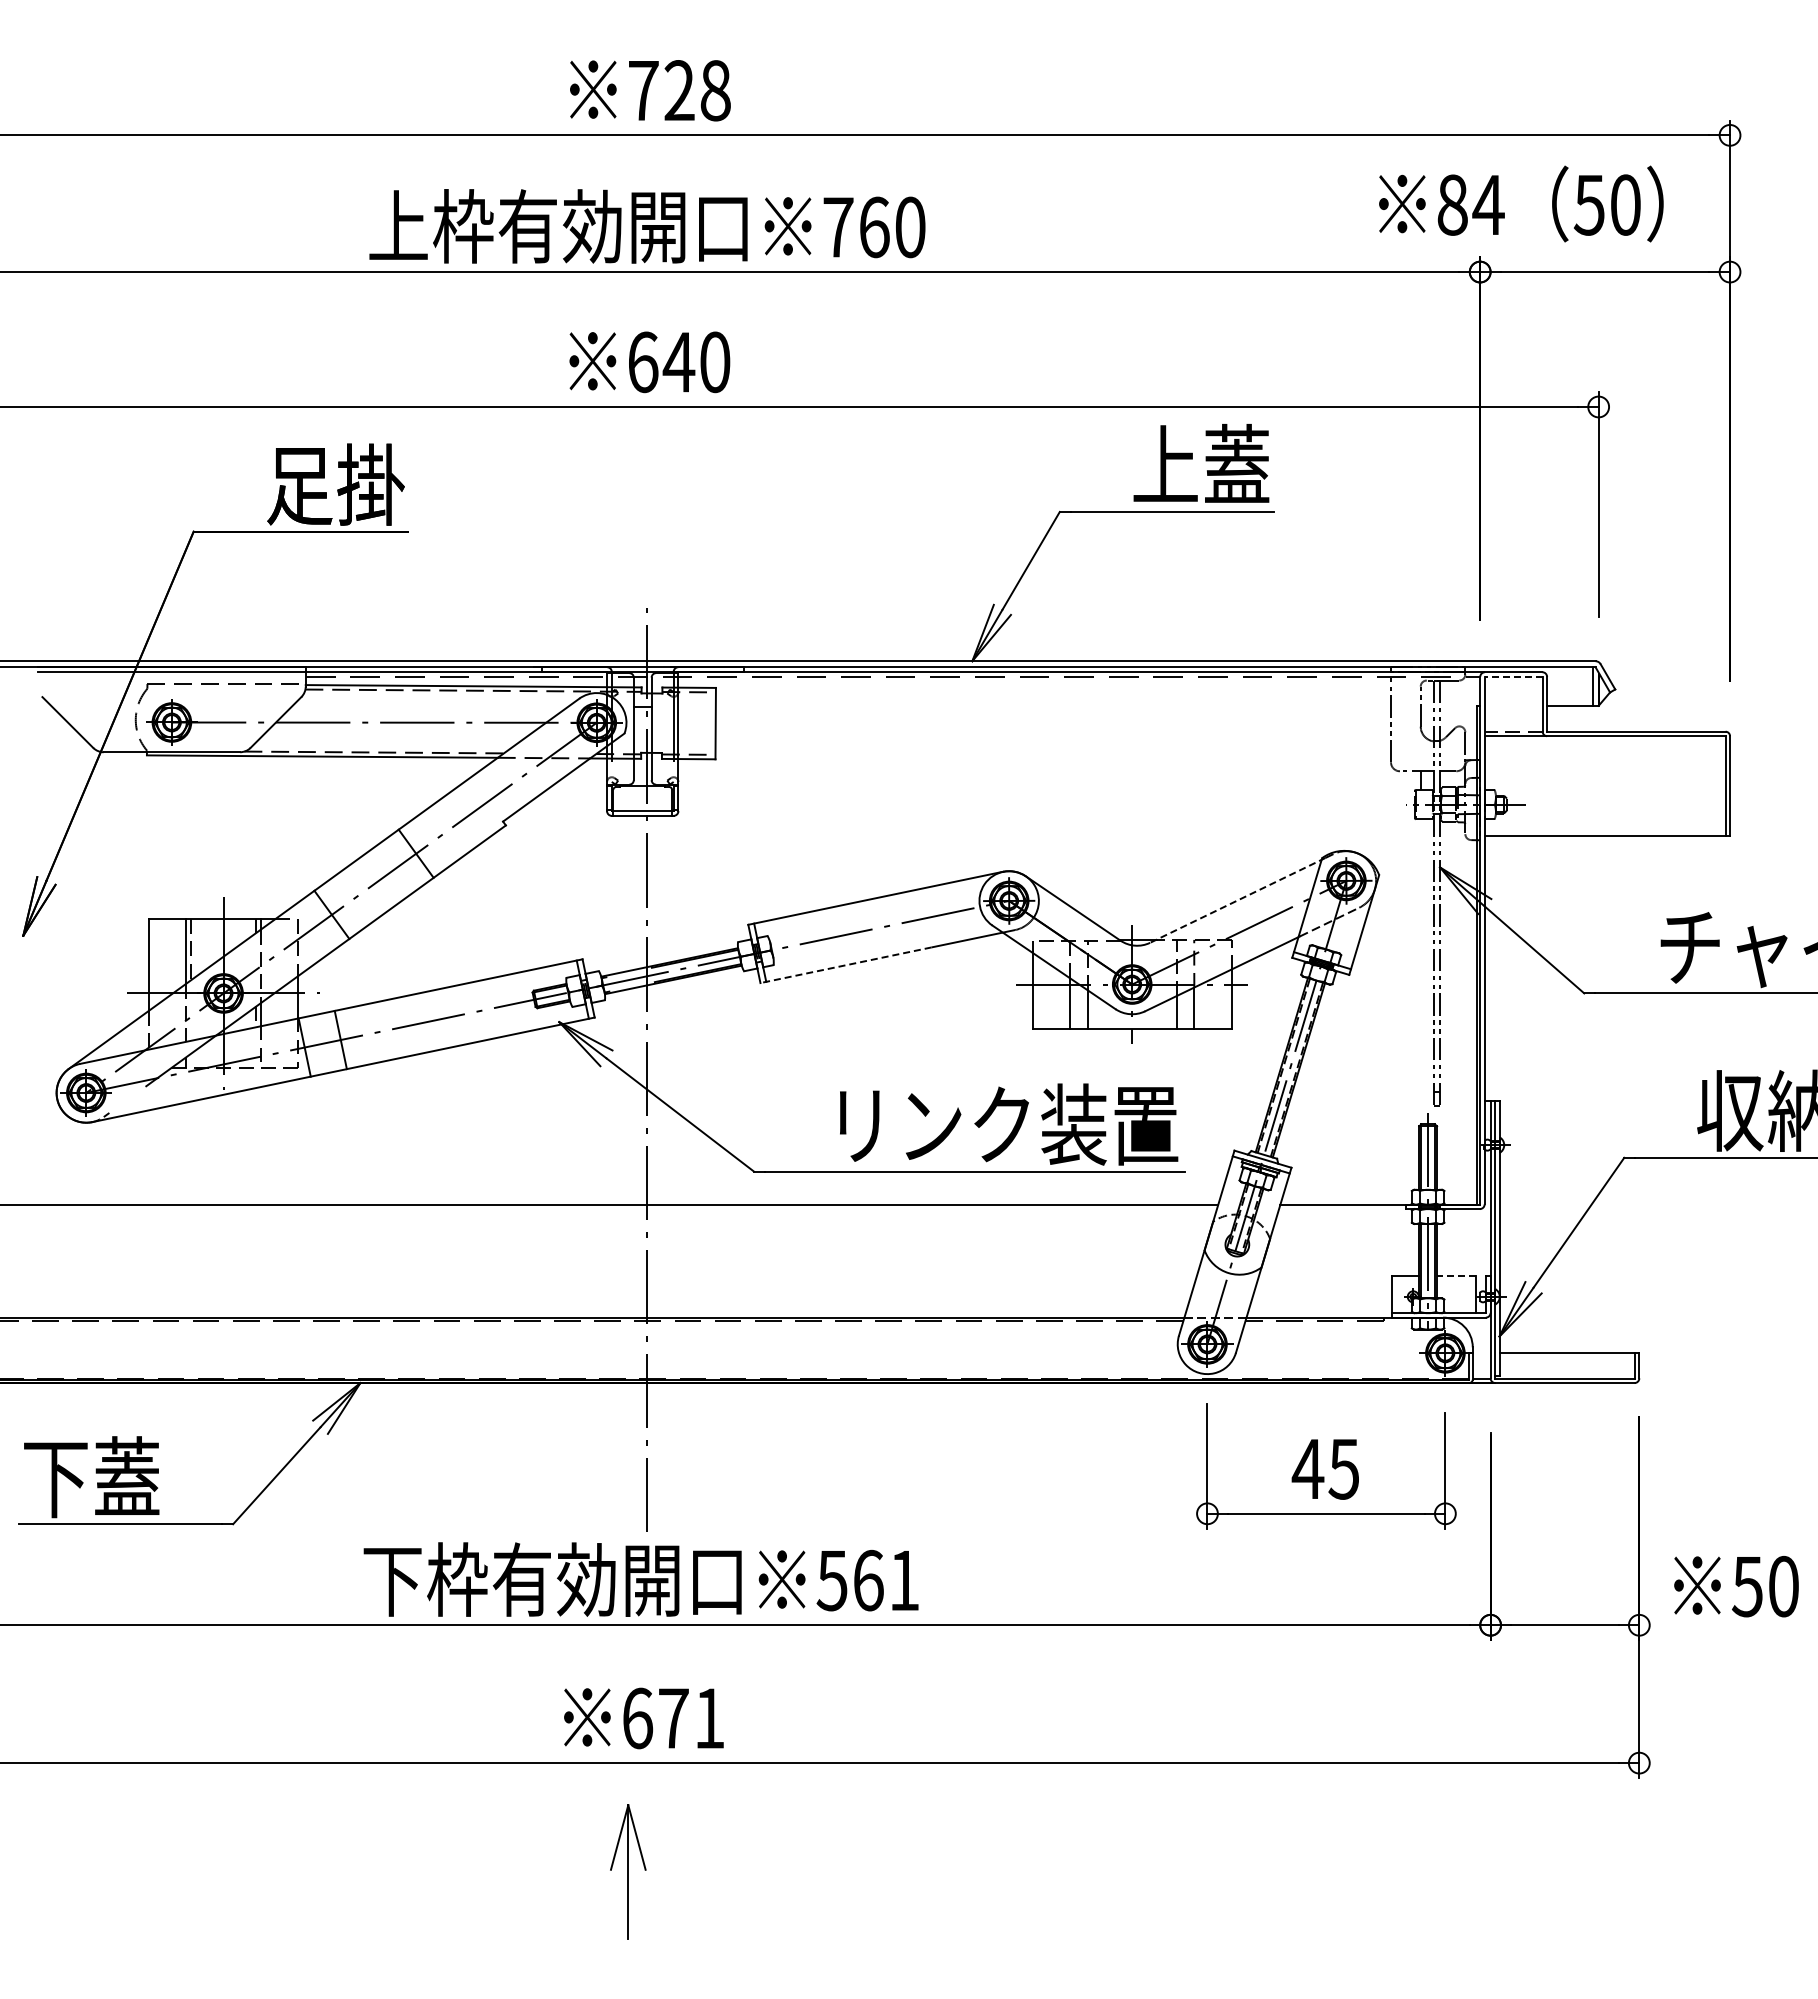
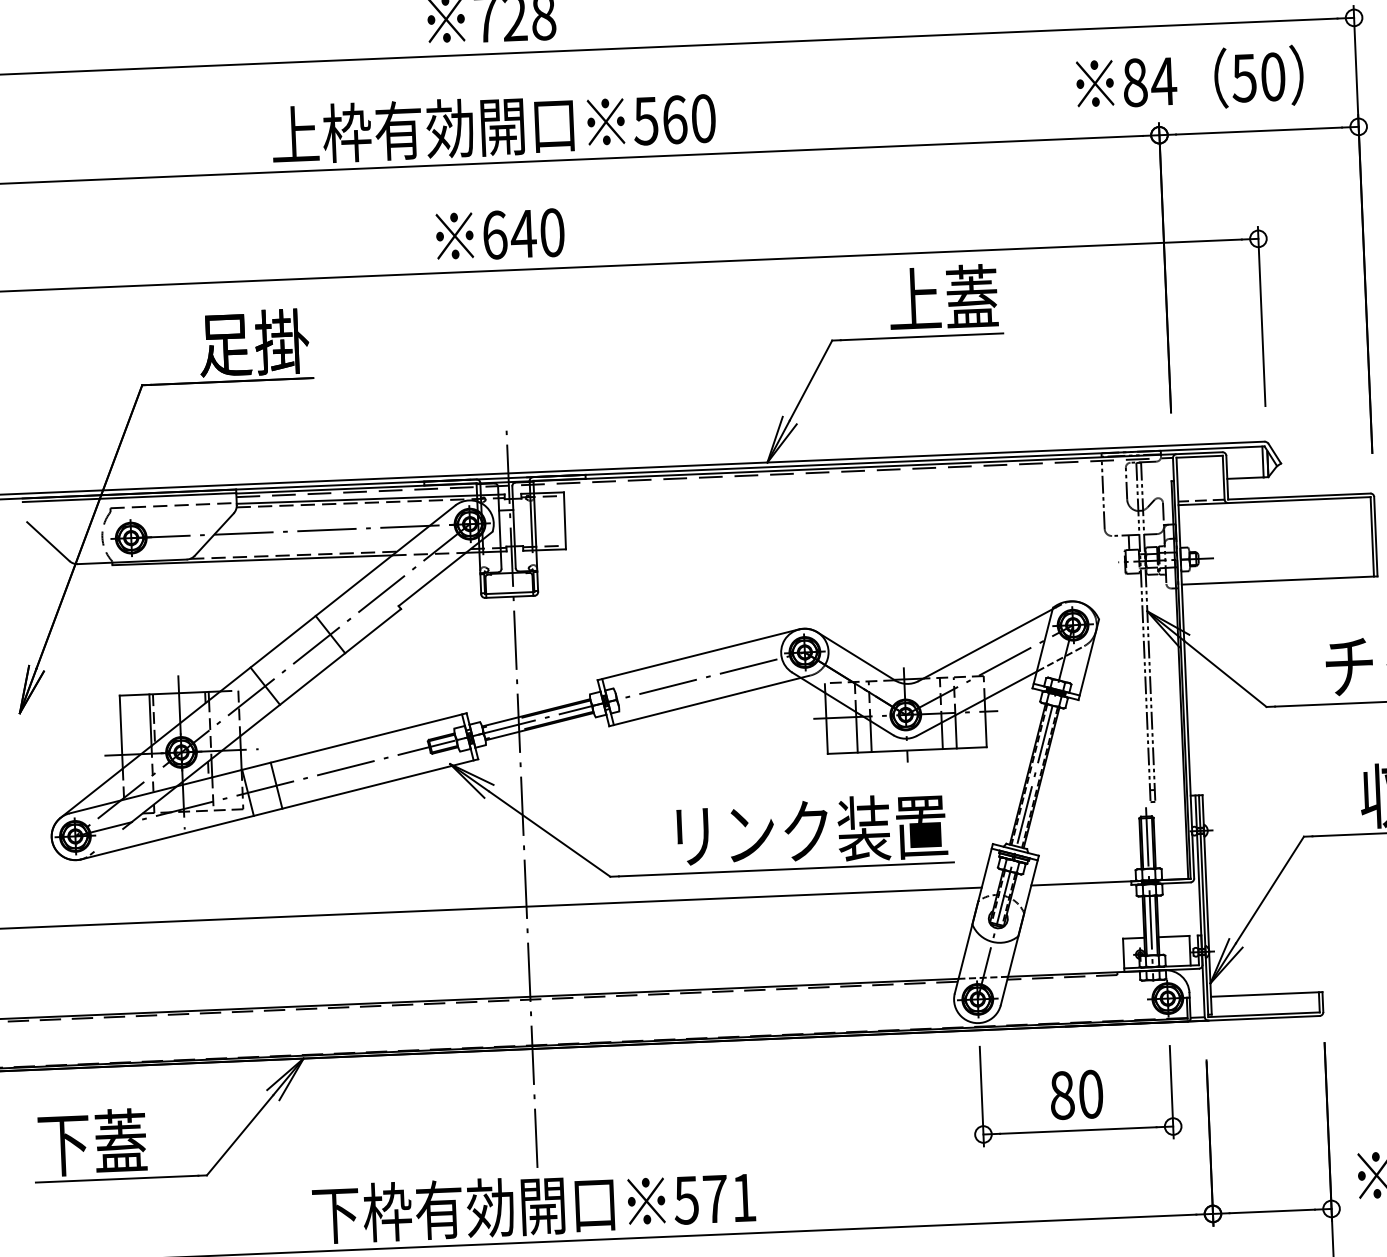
text: (837, 227) -> (645, 121), 760 -> 560
line: (1513, 676) -> (1199, 456), dashed -> solid
line: (1237, 900) -> (986, 644), dashed -> solid
line: (845, 965) -> (676, 709), dashed -> solid
line: (1455, 1276) -> (1173, 936), dashed -> solid
text: (1325, 1468) -> (1076, 1094), 45 -> 80
text: (868, 1580) -> (715, 1199), 561 -> 571

